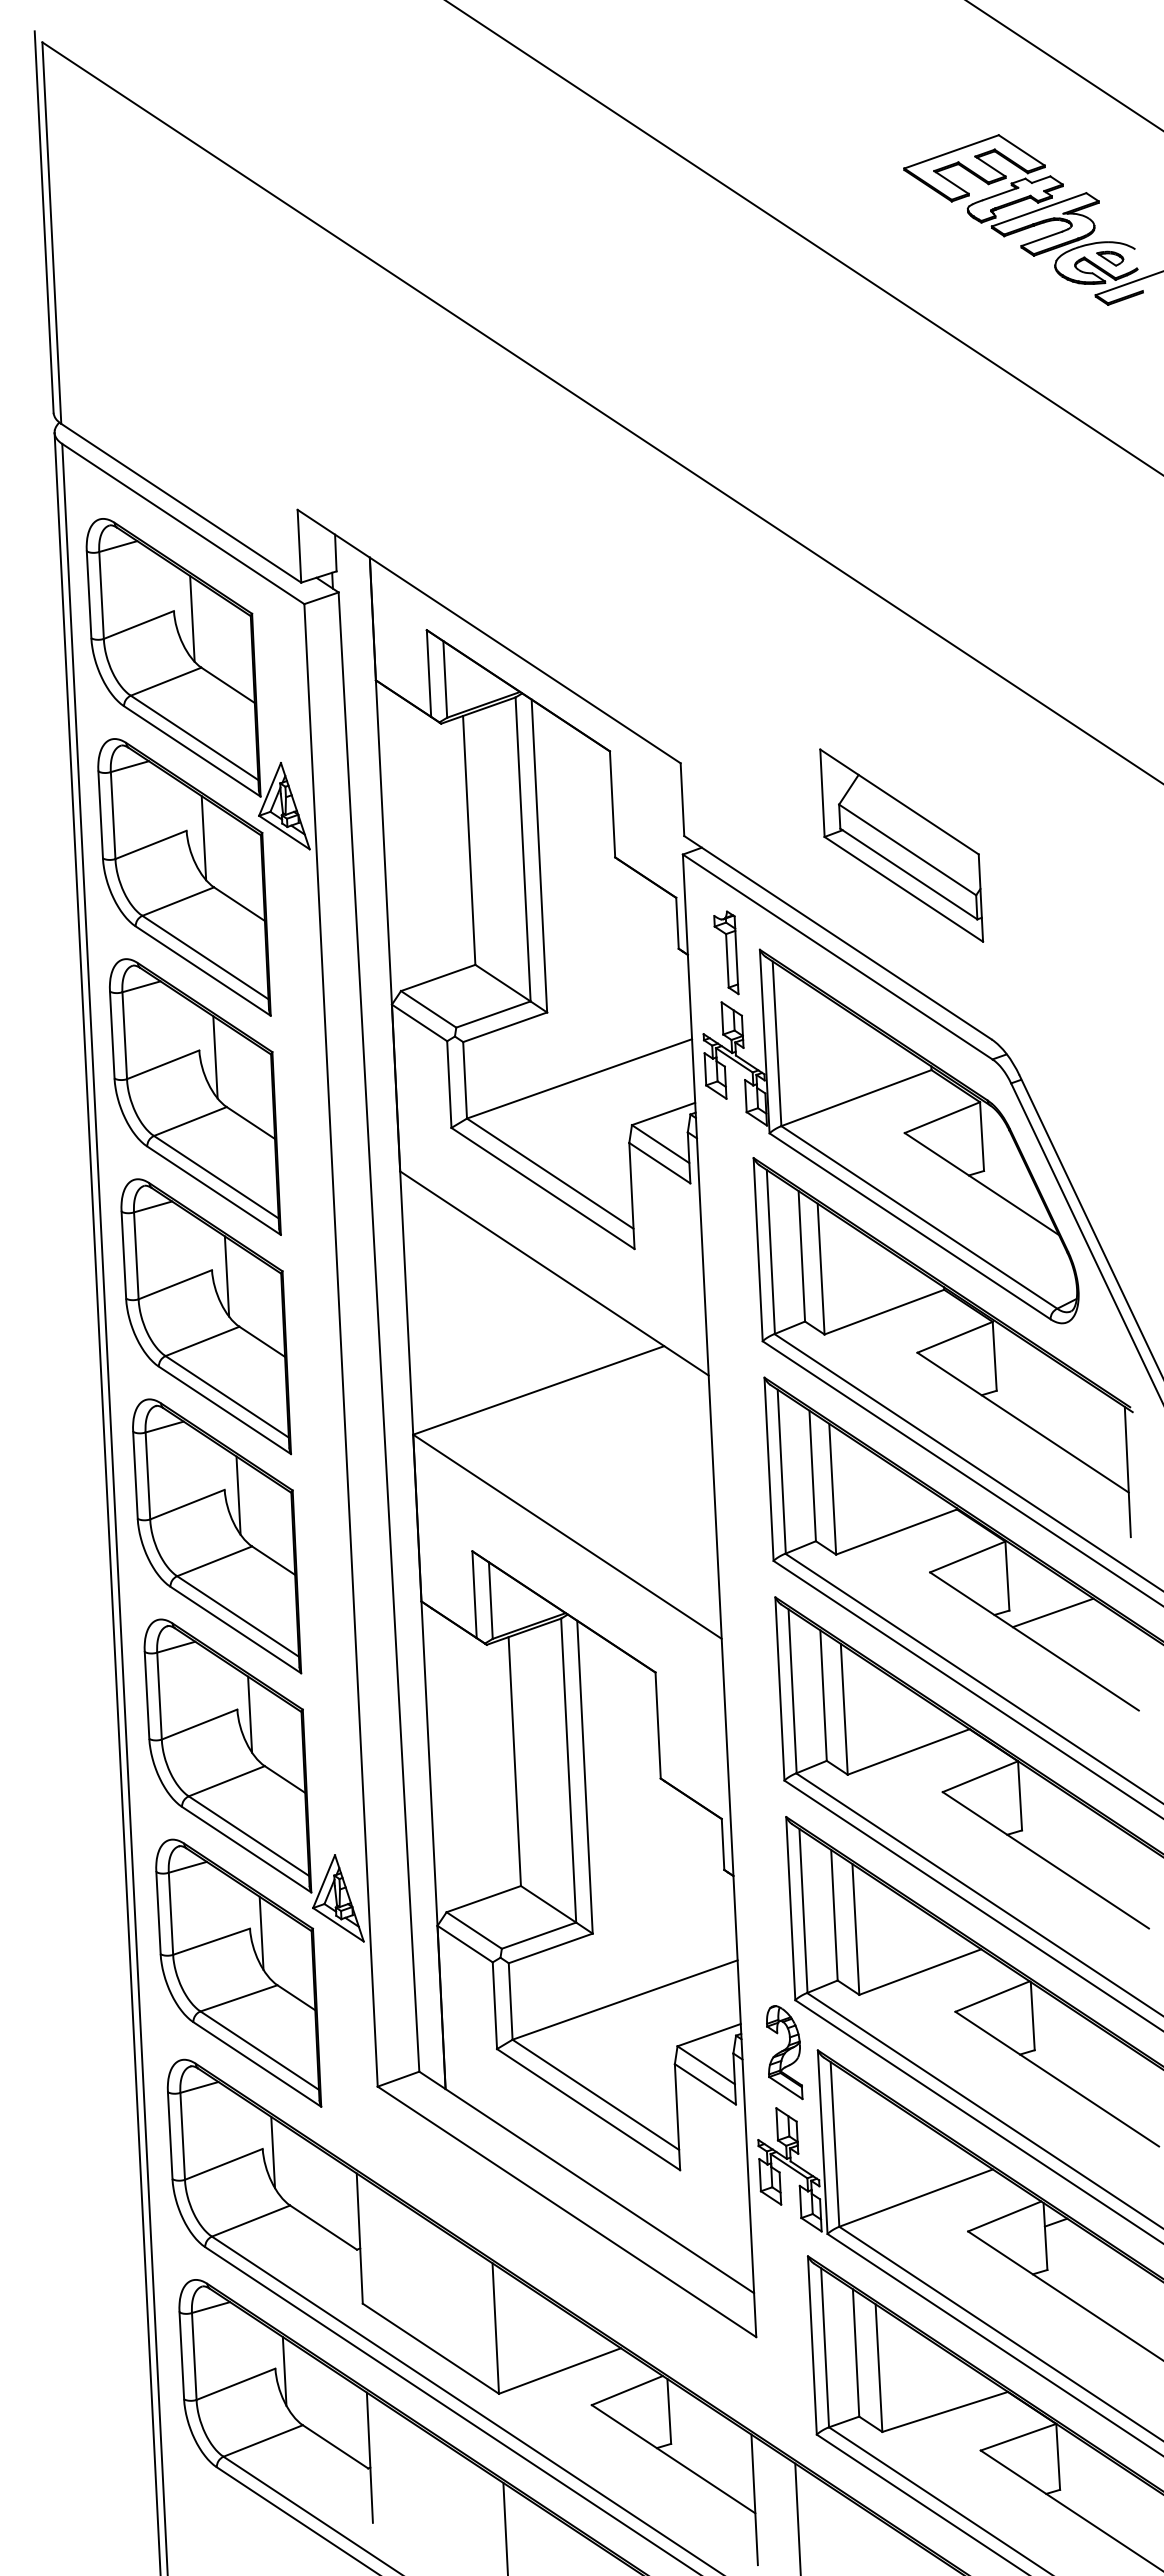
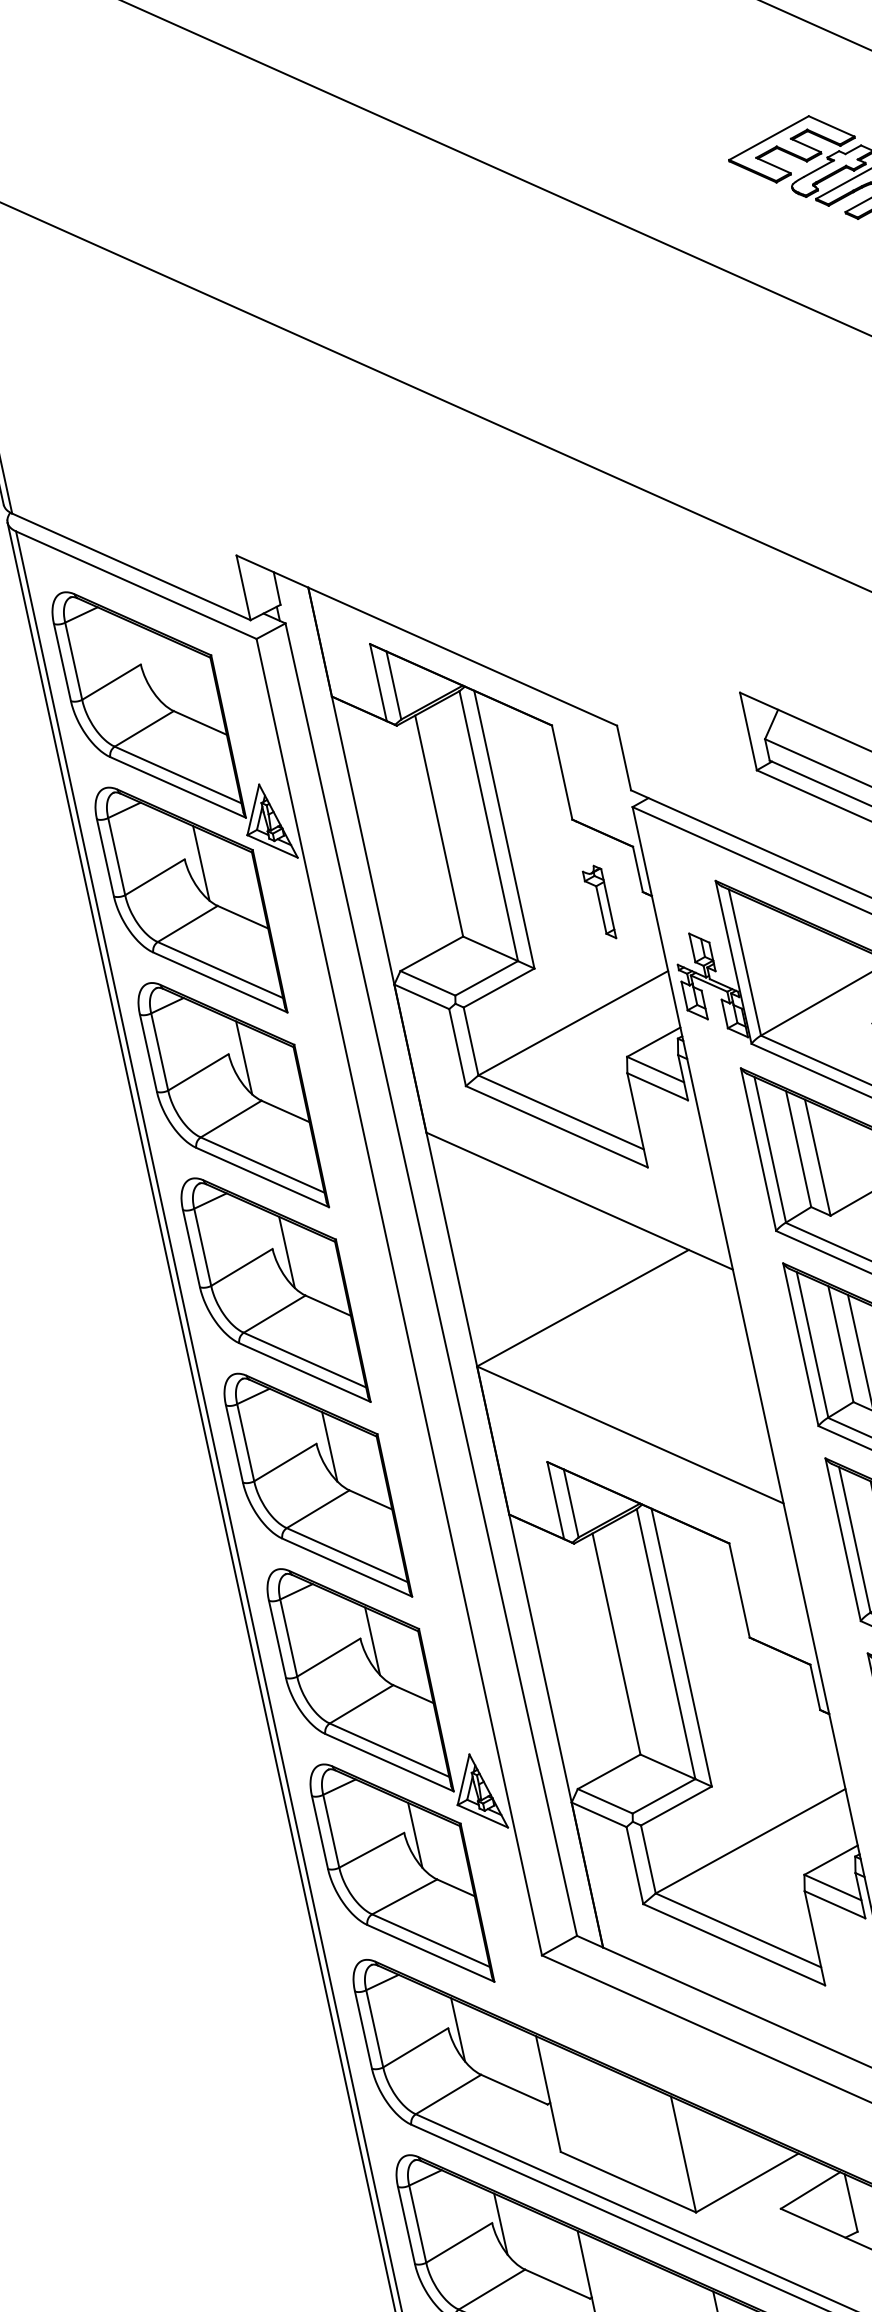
line: (192, 618) -> (158, 668), removed
part: (726, 952) -> (599, 902), moved

